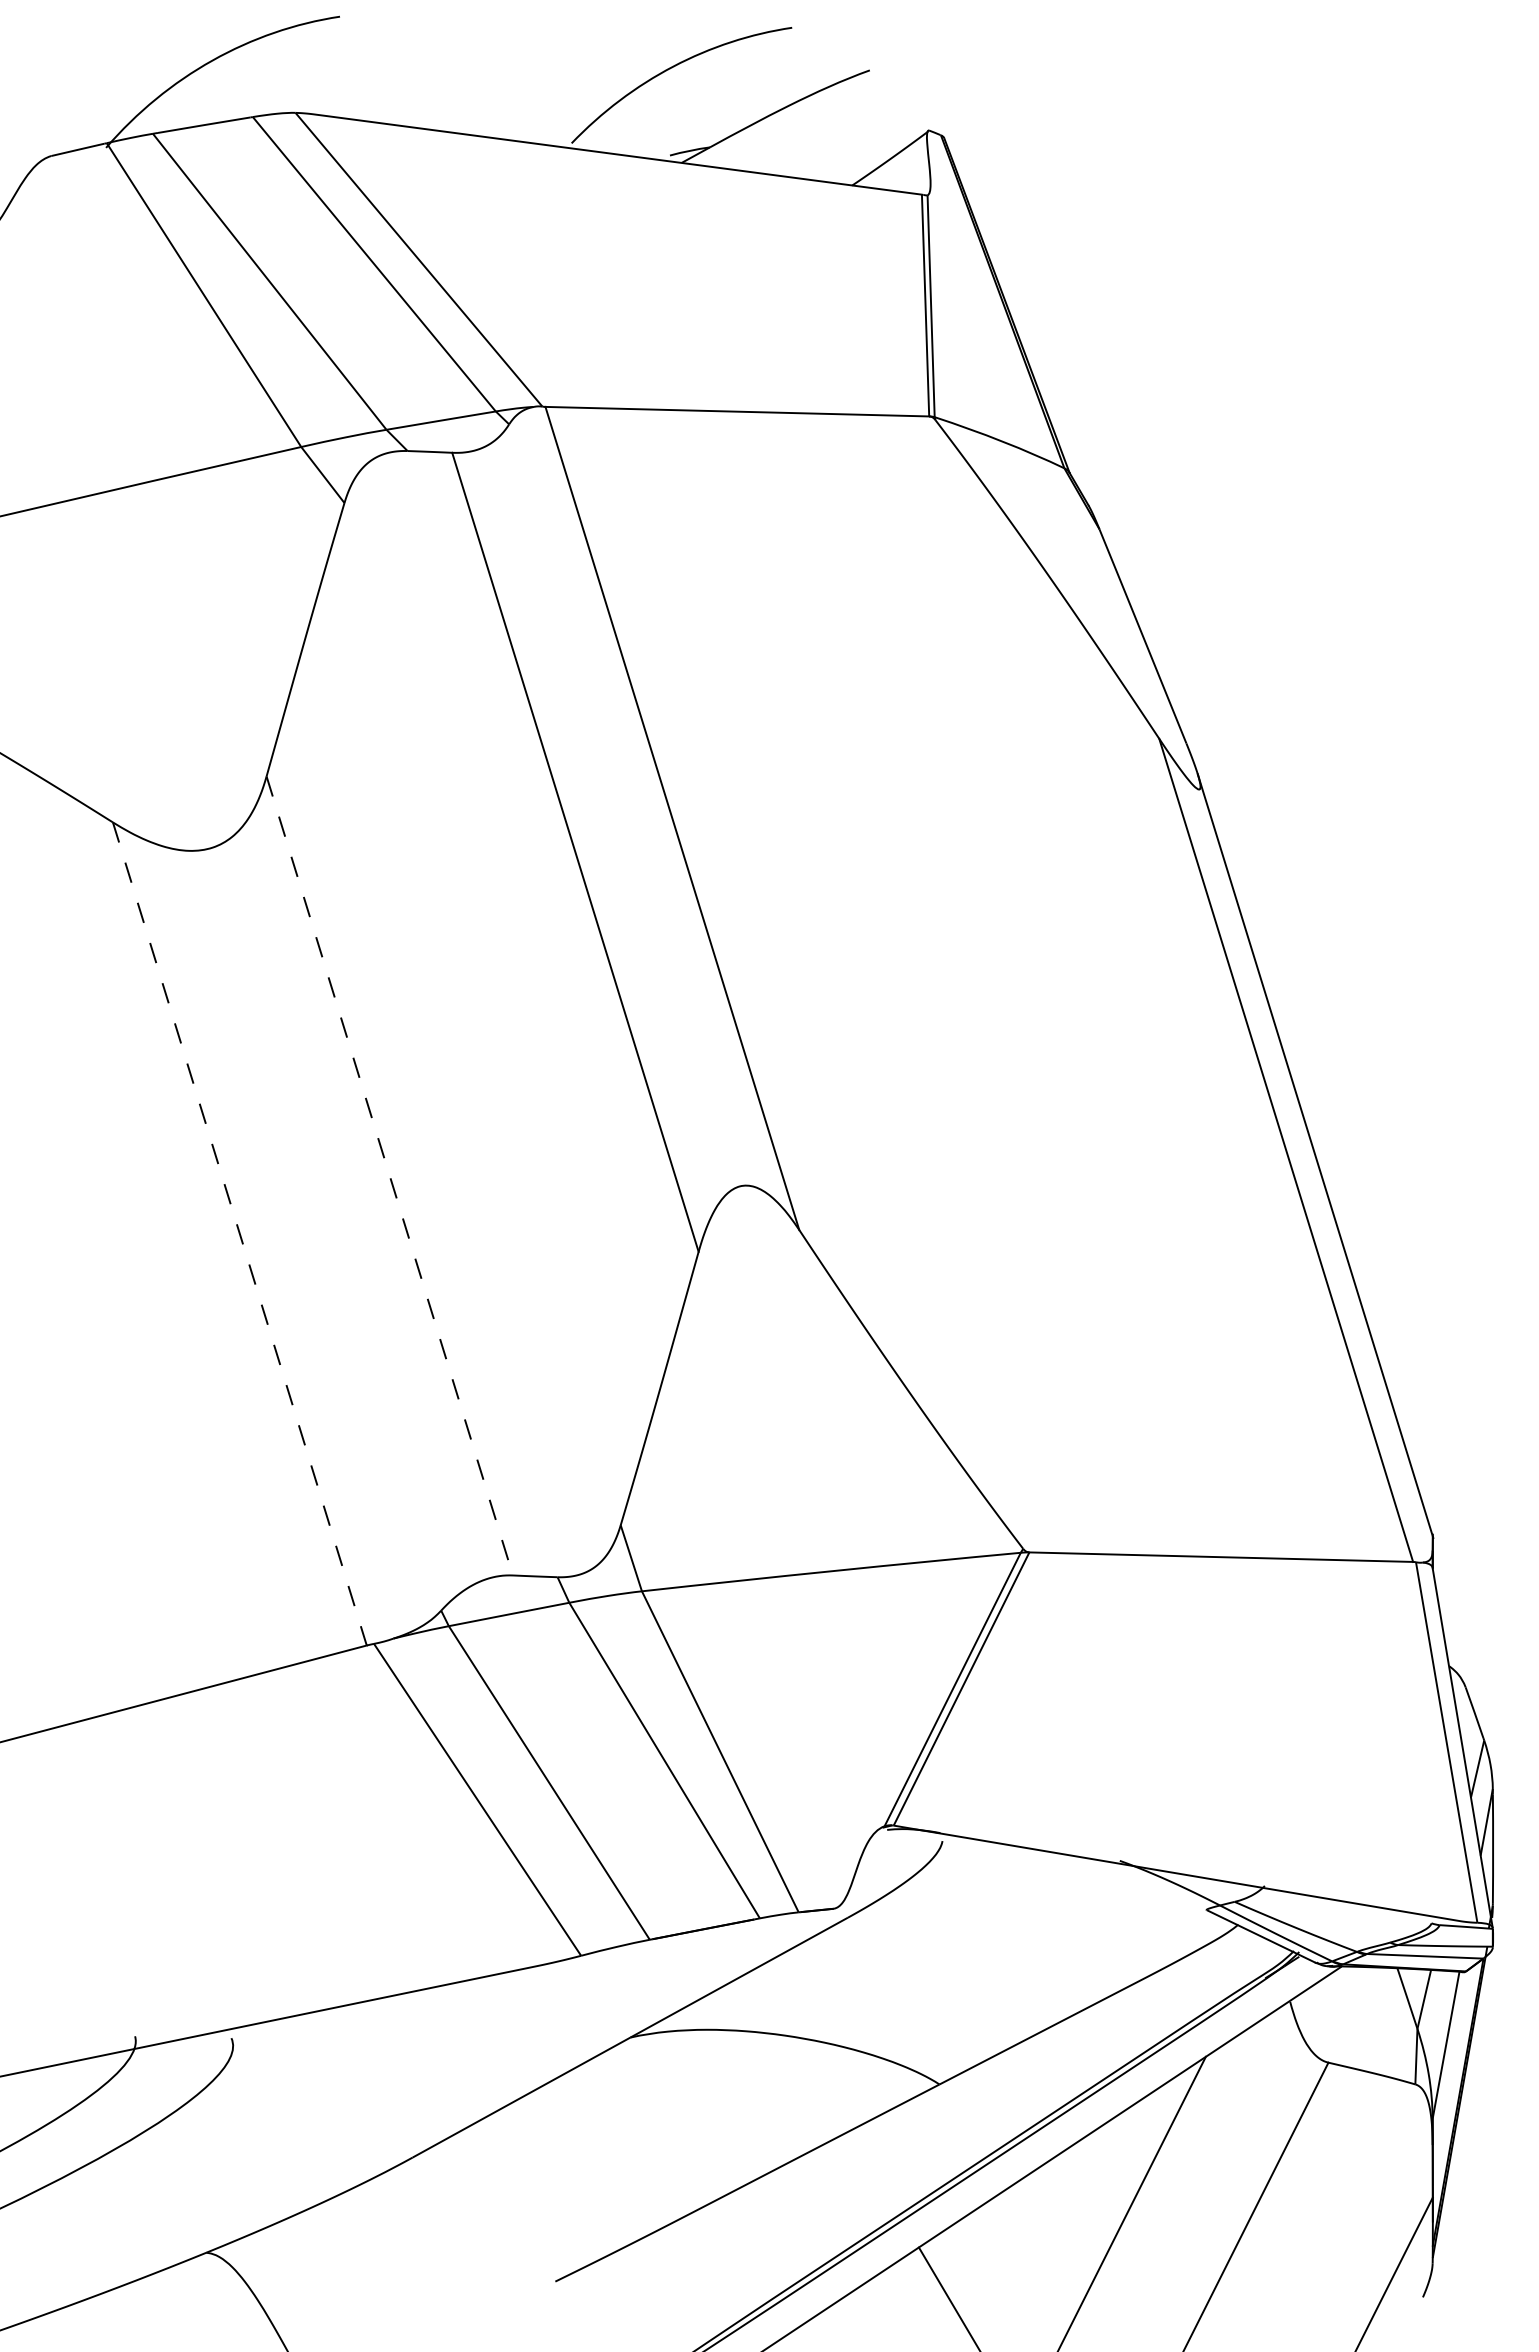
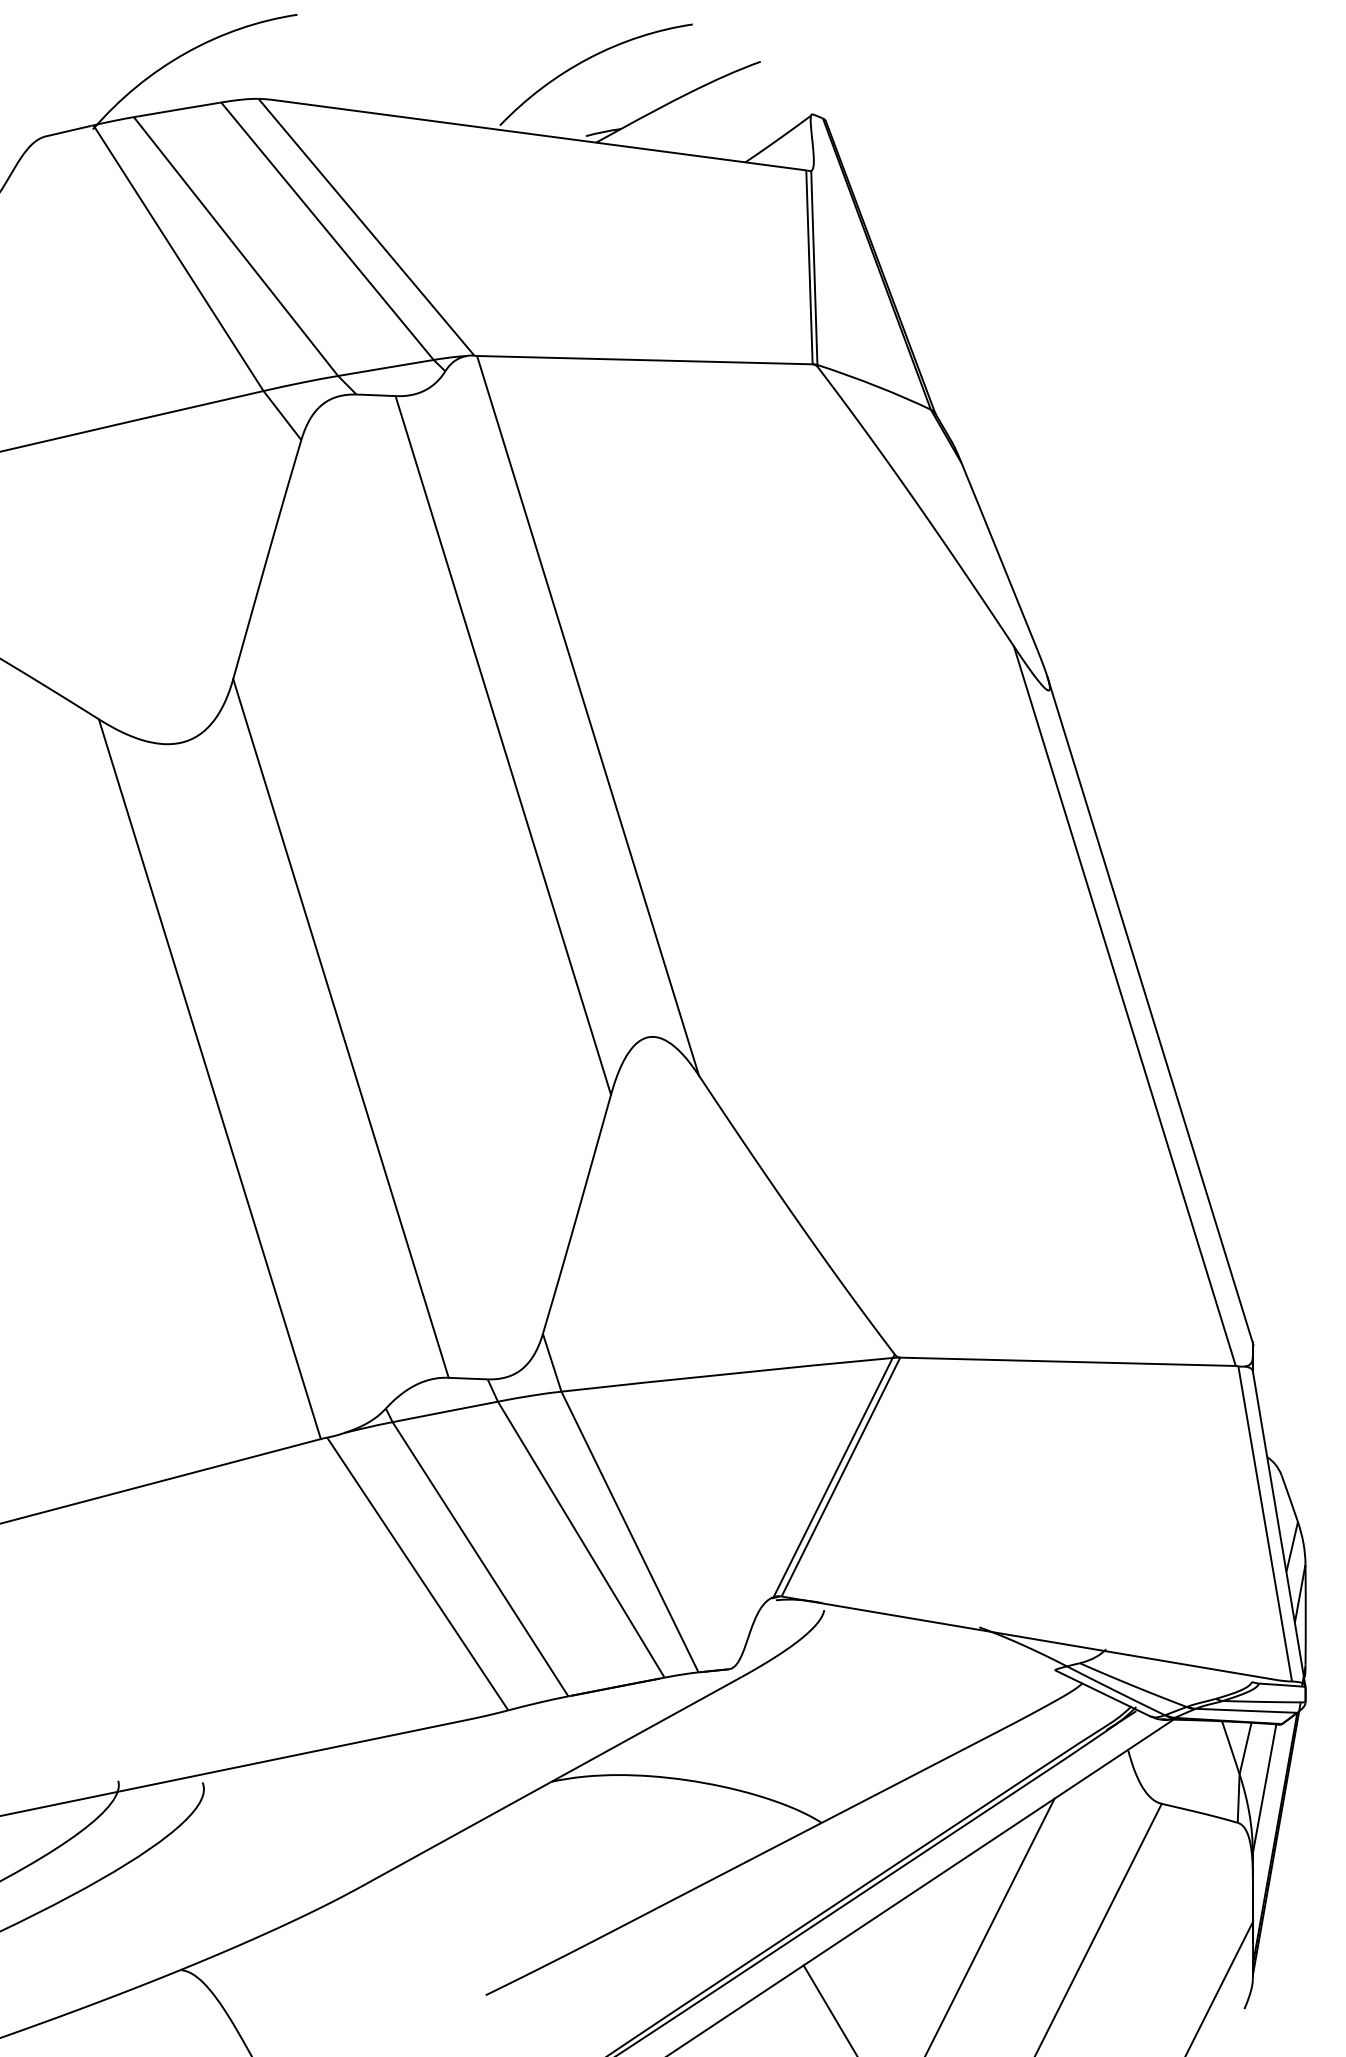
line: (389, 1176) -> (340, 1028), dashed -> solid
line: (239, 1234) -> (209, 1079), dashed -> solid

